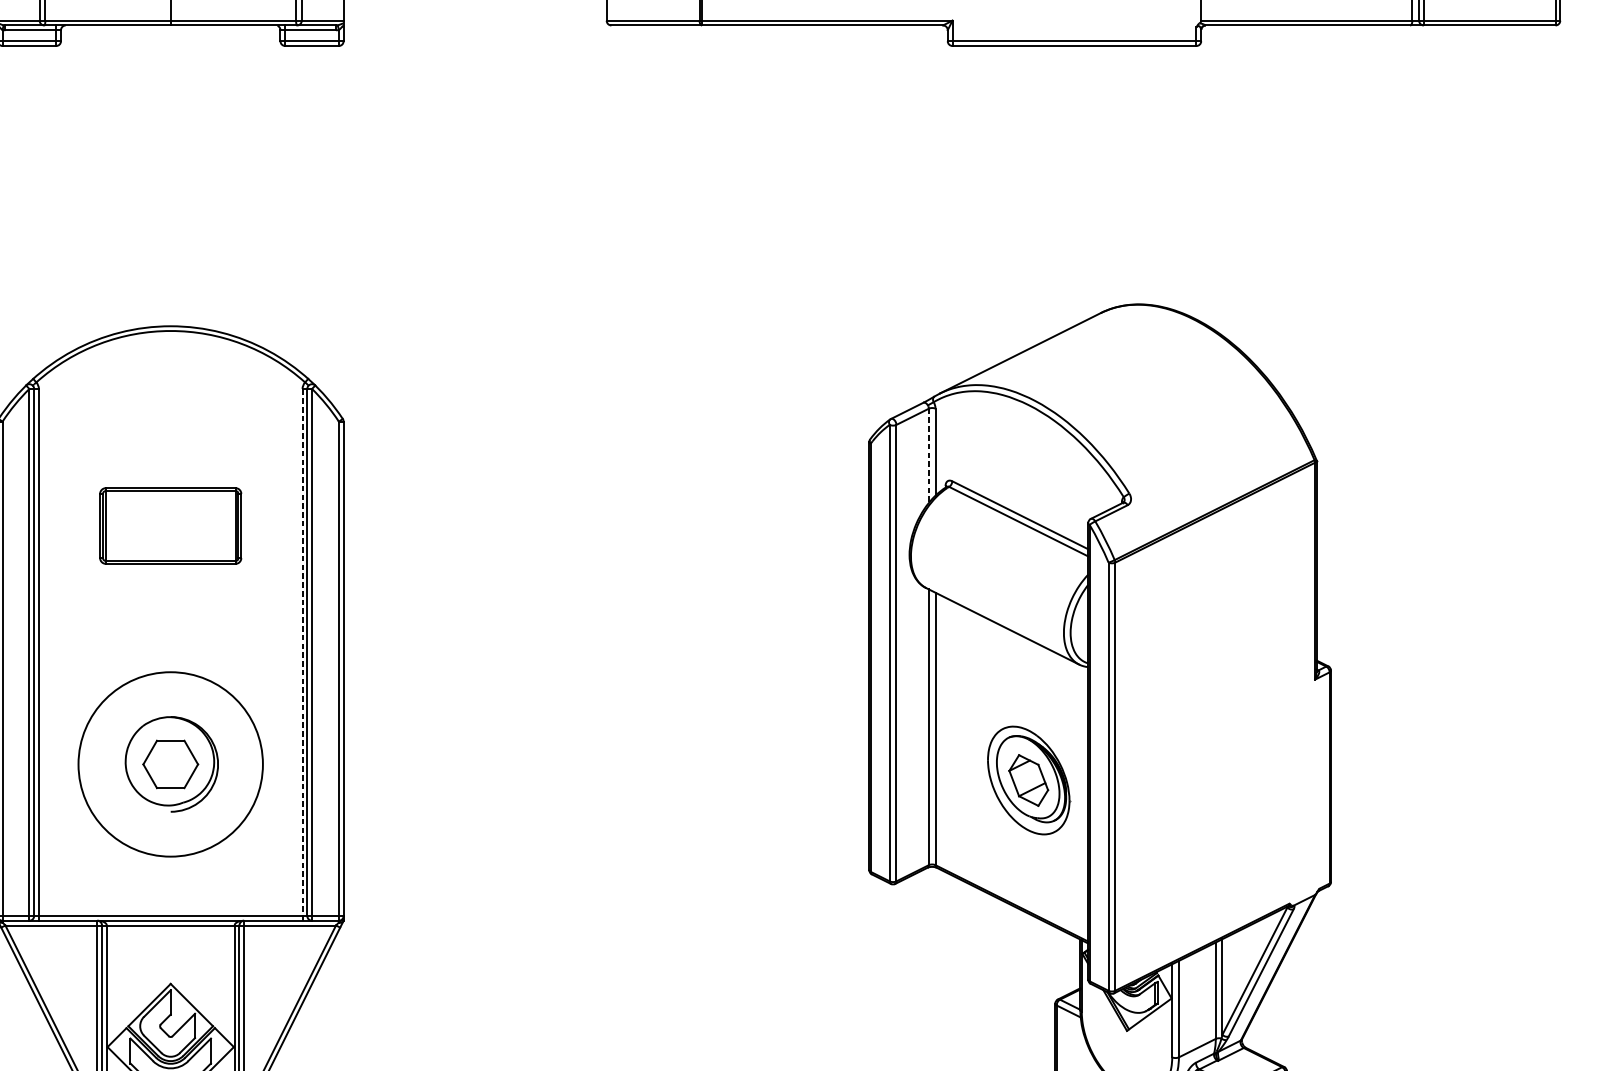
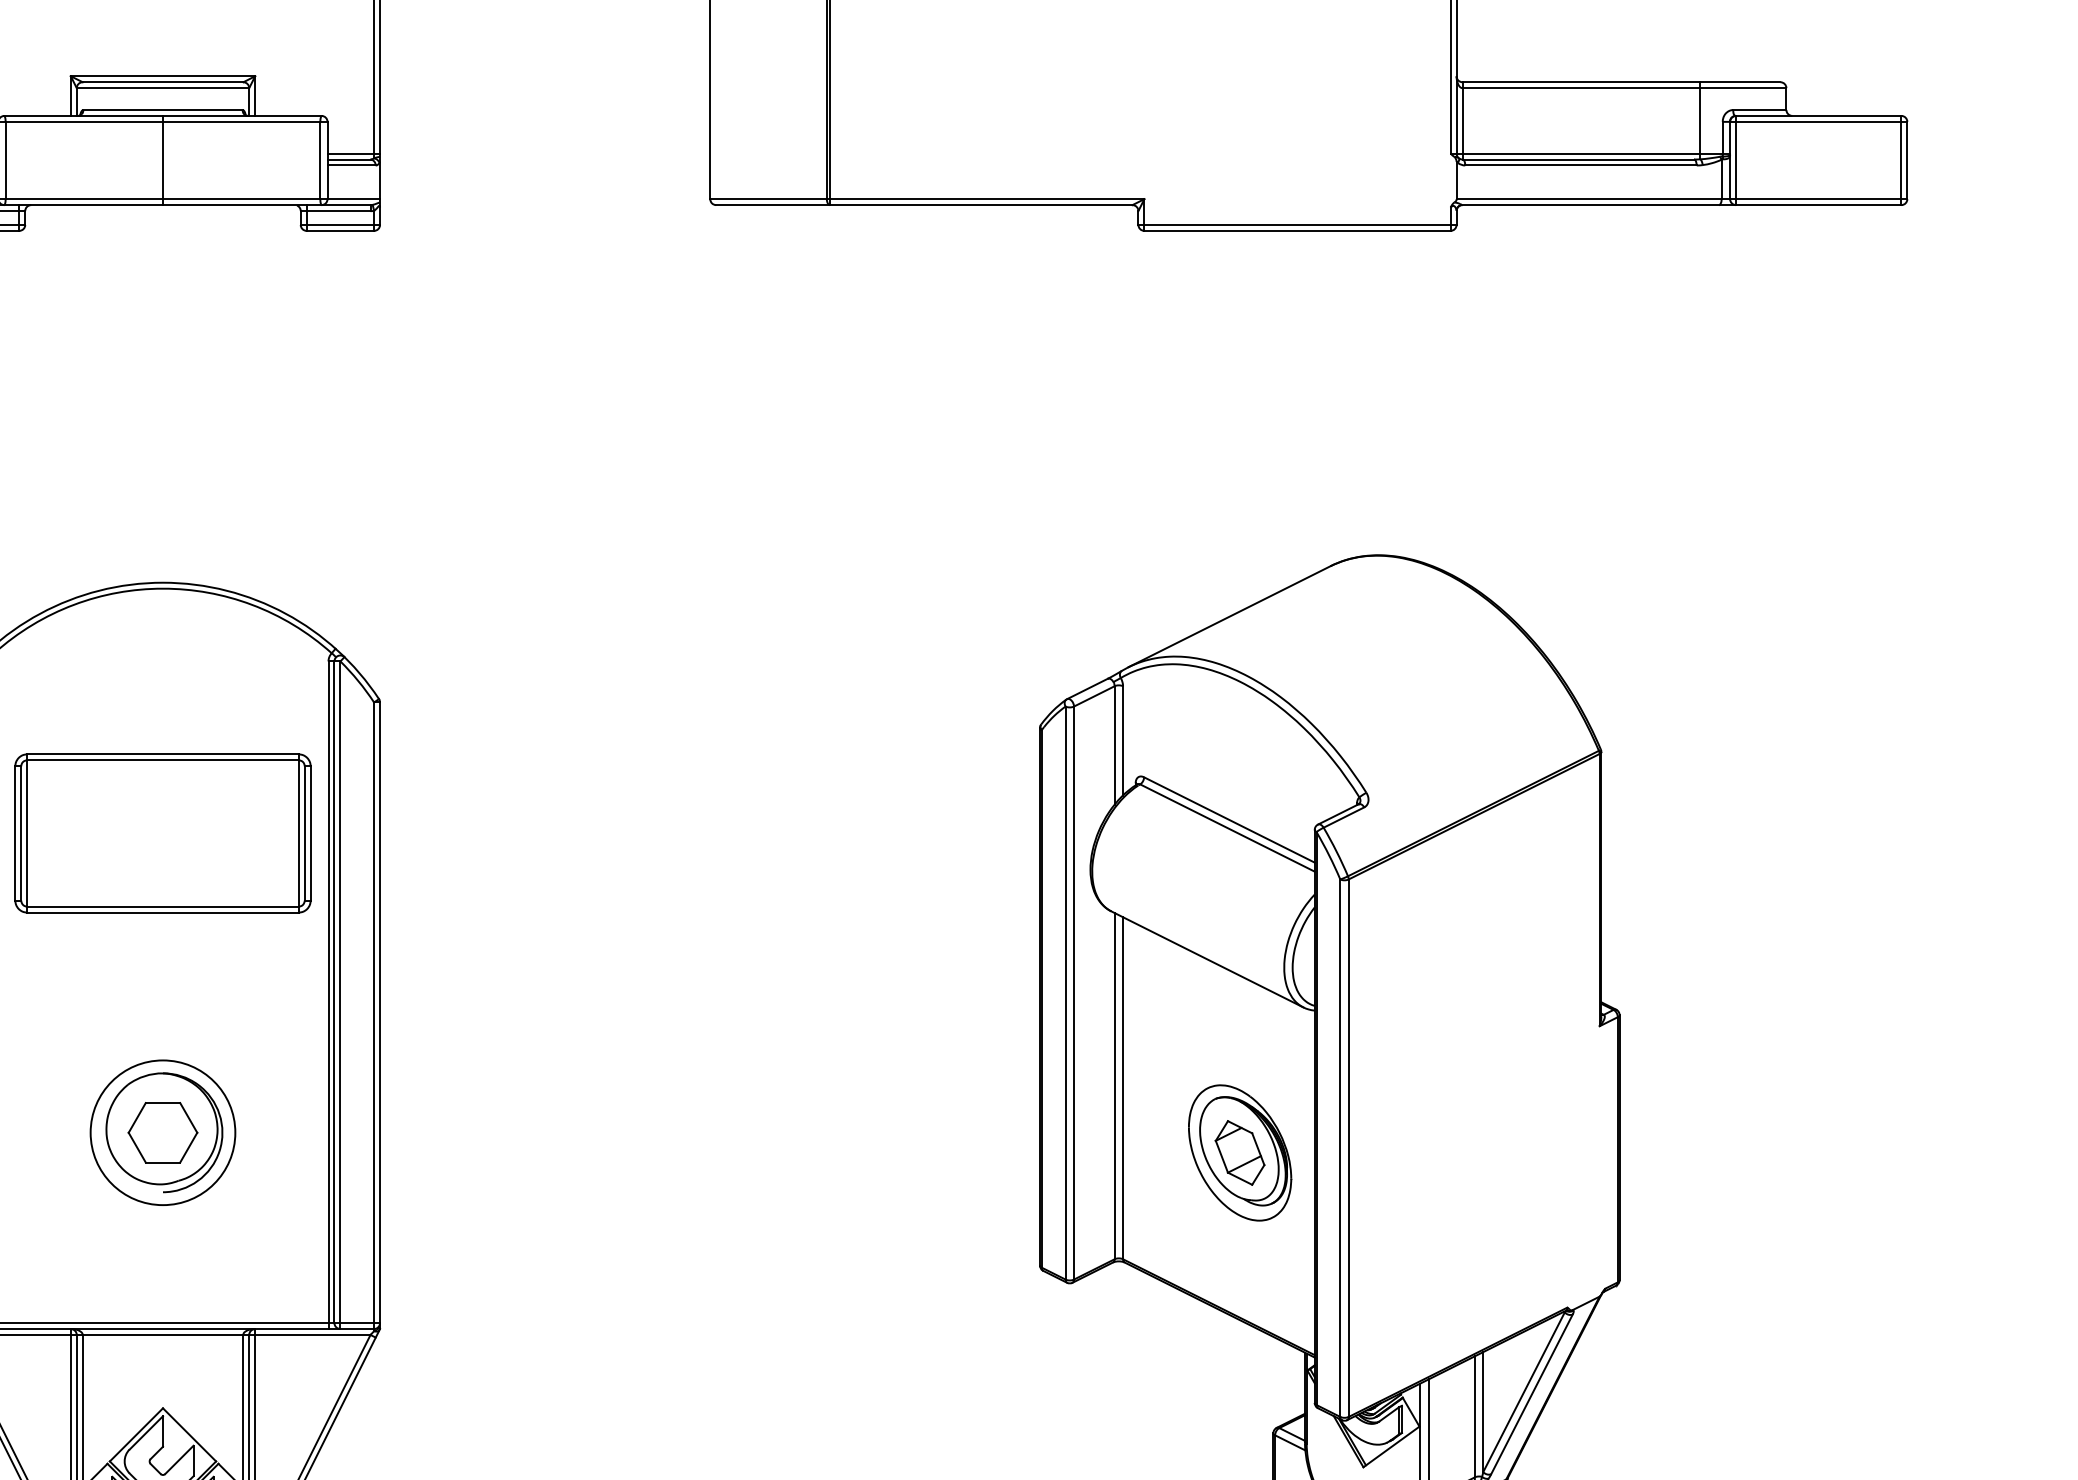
line: (928, 456) -> (1114, 746), dashed -> solid
part: (170, 526) -> (162, 833), size x1.67
line: (302, 655) -> (328, 995), dashed -> solid
circle: (170, 764) -> (162, 1132), size x0.62

